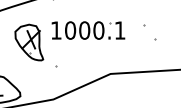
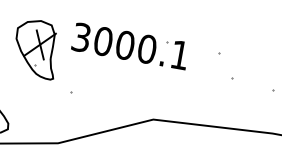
text: (56, 30) -> (81, 37), 1000.1 -> 3000.1

